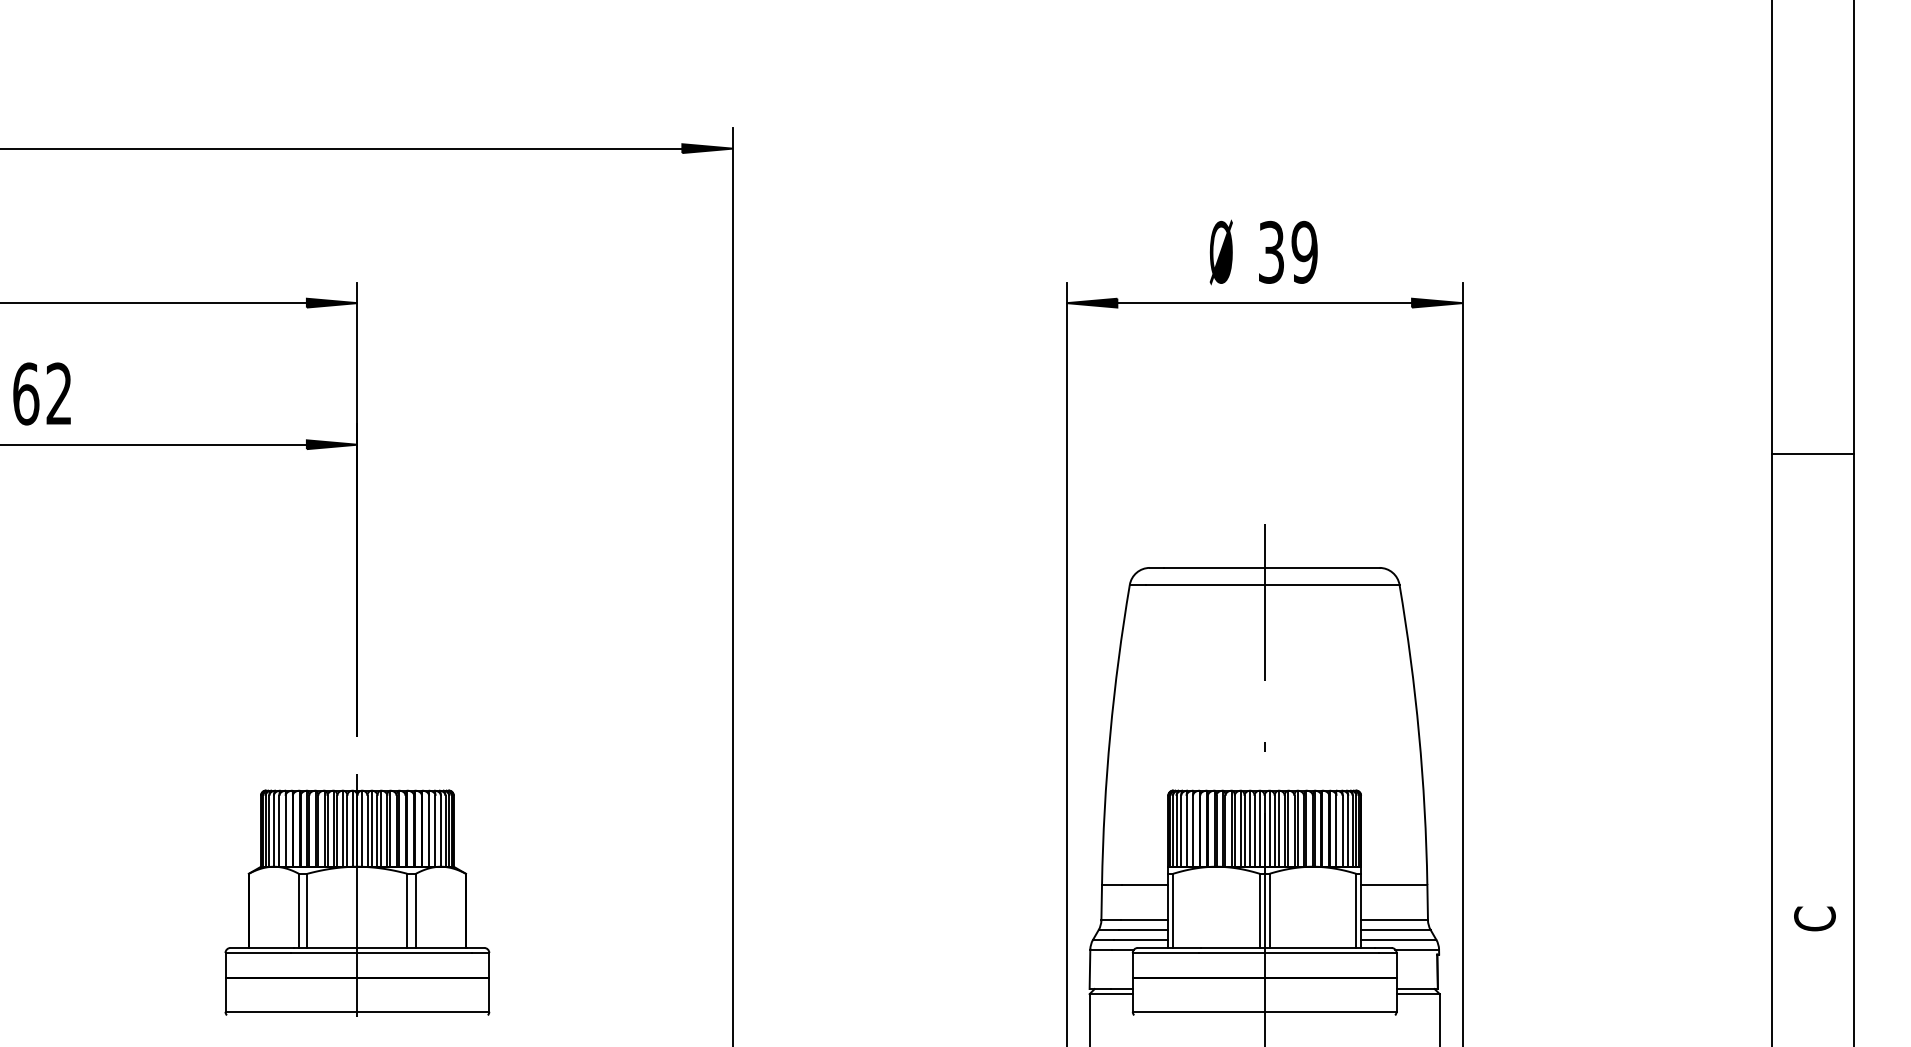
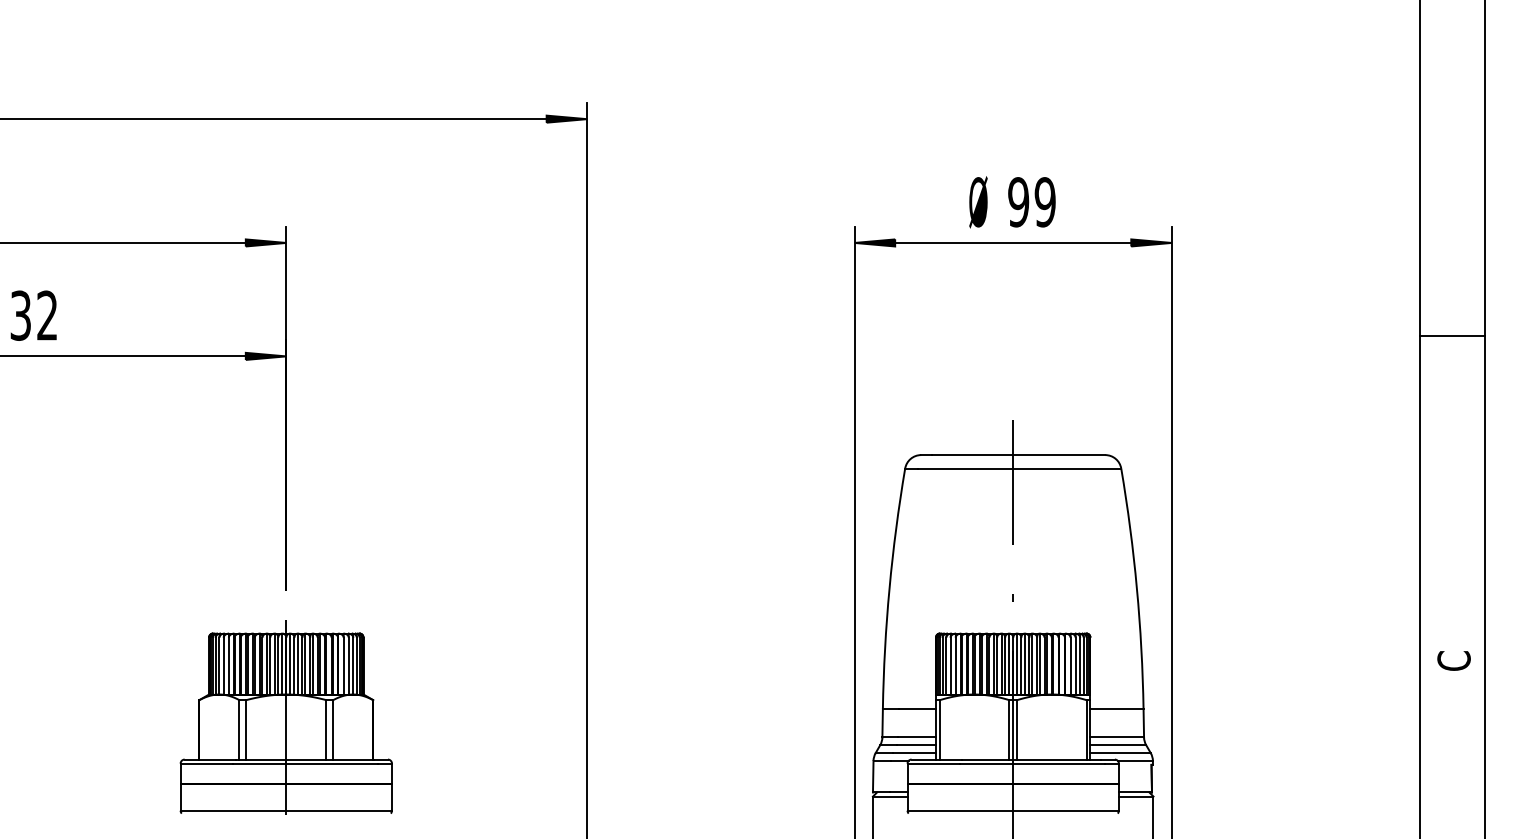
text: (1271, 252) -> (1018, 202), 39 -> 99
text: (26, 393) -> (21, 315), 62 -> 32
line: (1812, 453) -> (1452, 335), moved
text: (1814, 918) -> (1453, 660), moved

